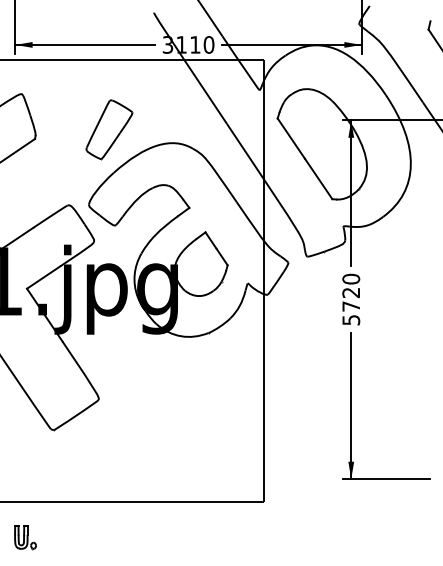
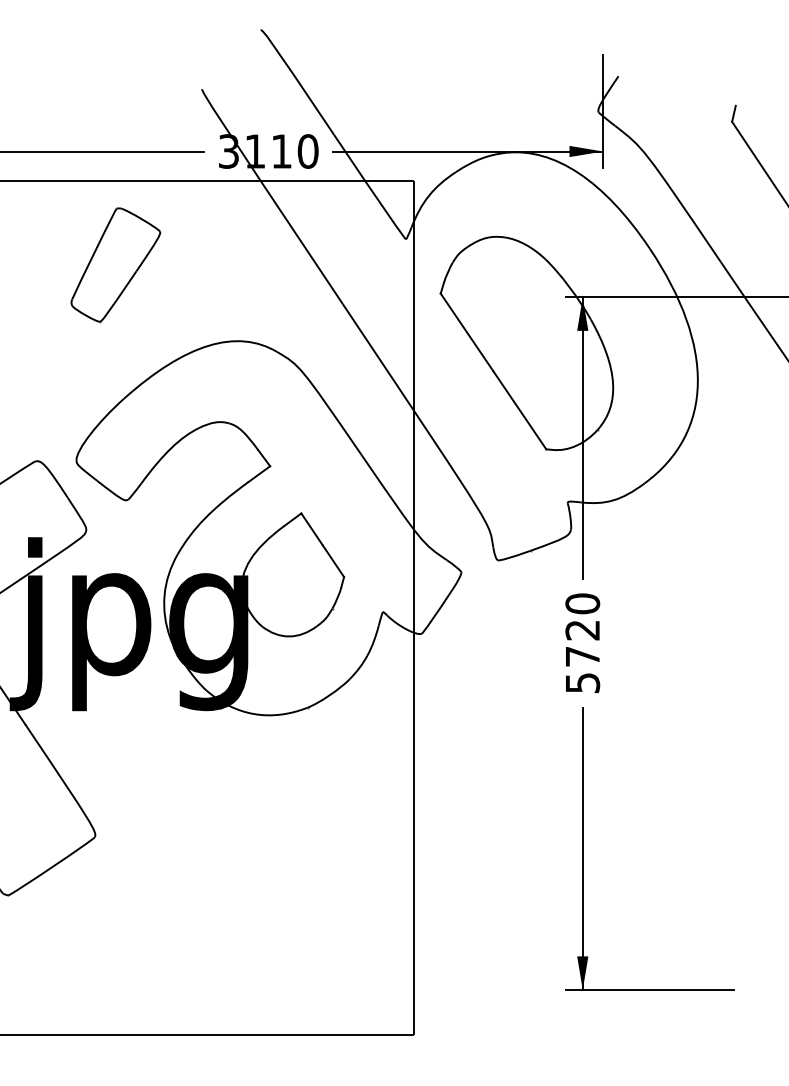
part: (109, 129) -> (115, 264), moved

